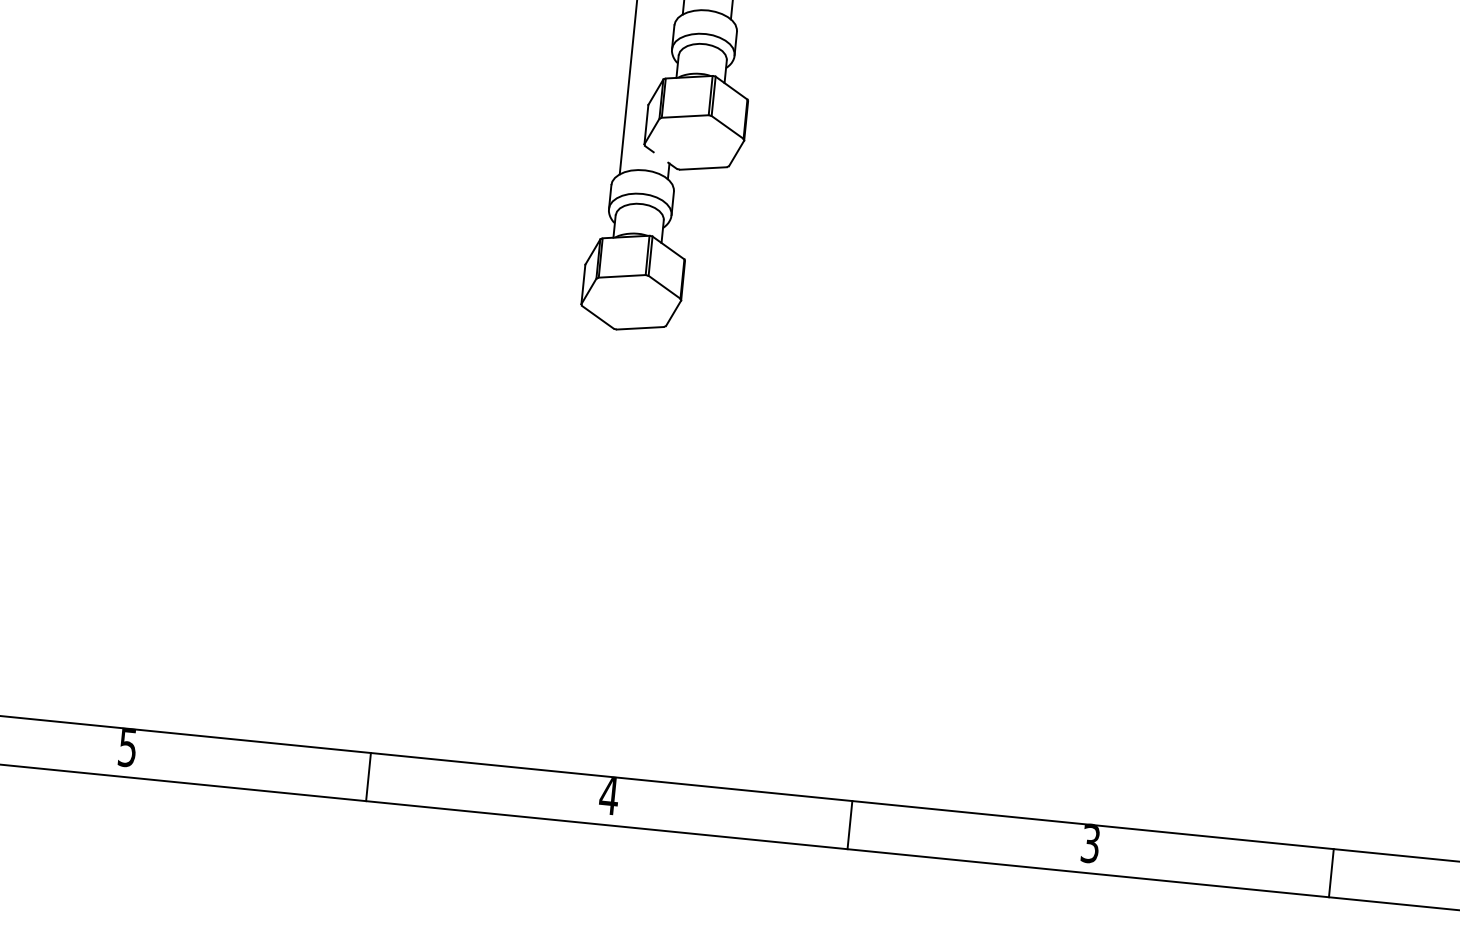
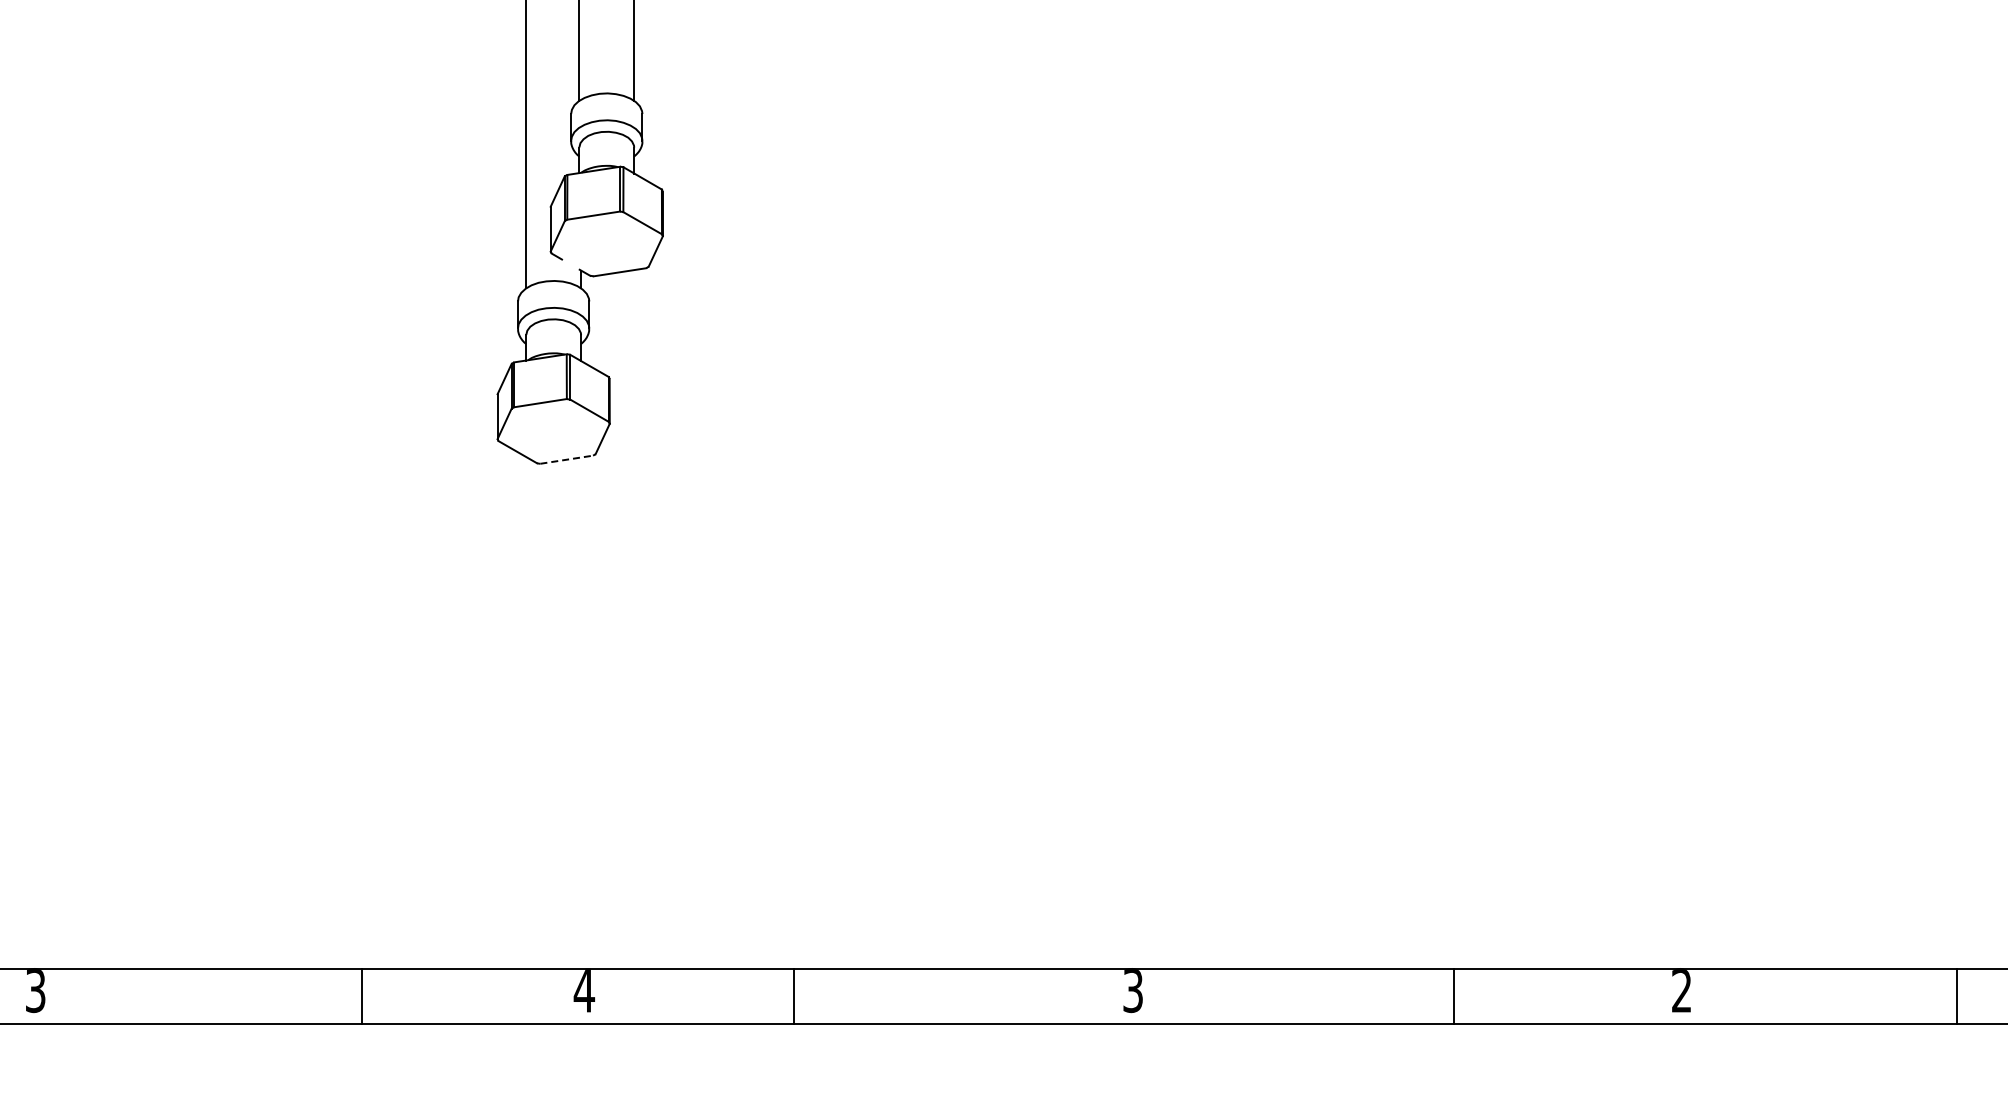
line: (640, 328) -> (566, 459), solid -> dashed
text: (127, 748) -> (35, 991), 5 -> 3
line: (368, 776) -> (361, 996), moved
line: (850, 824) -> (794, 996), moved
line: (1331, 872) -> (1454, 996), moved

